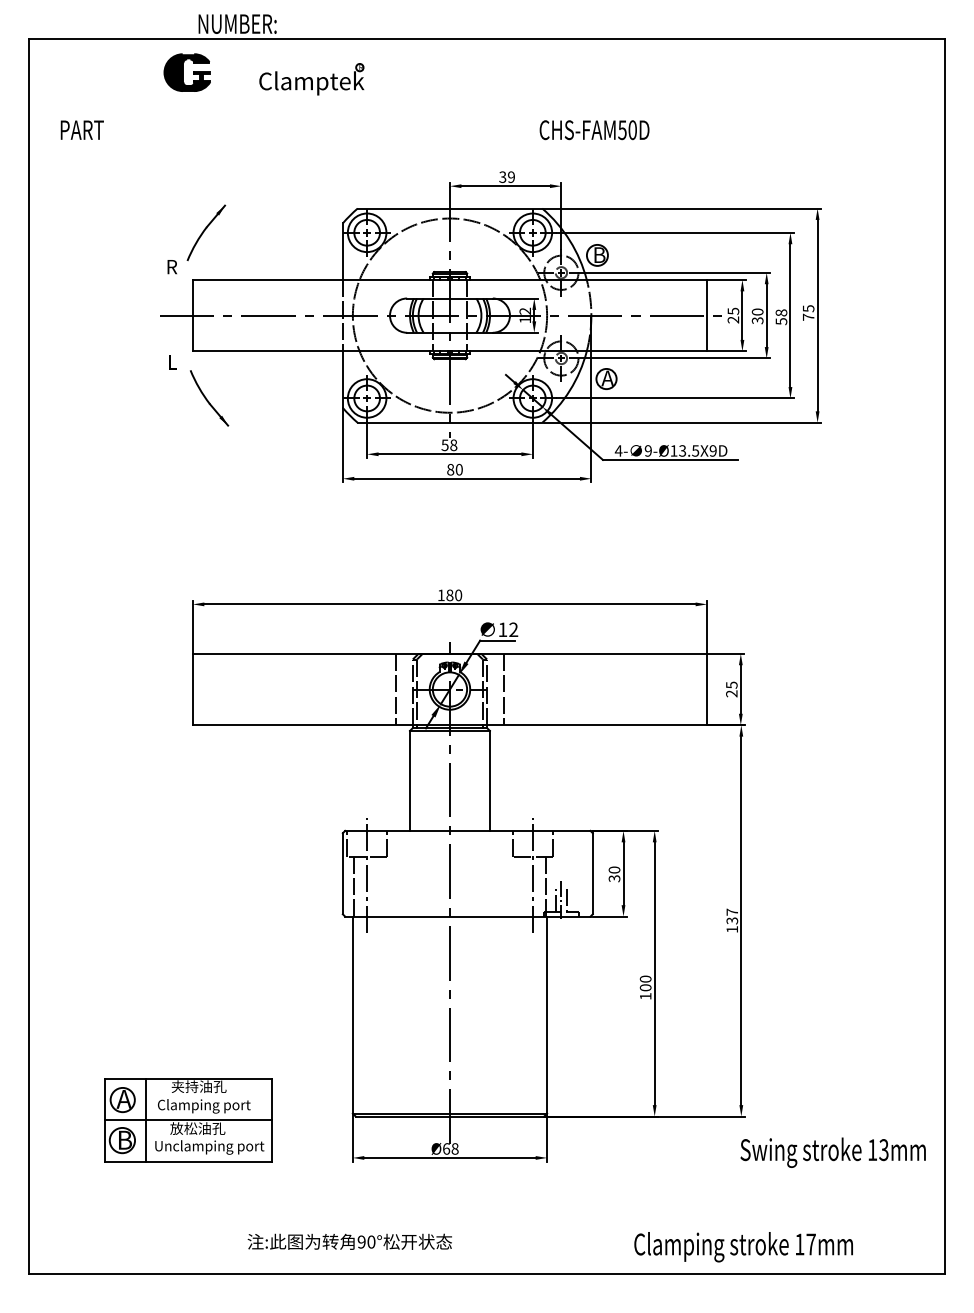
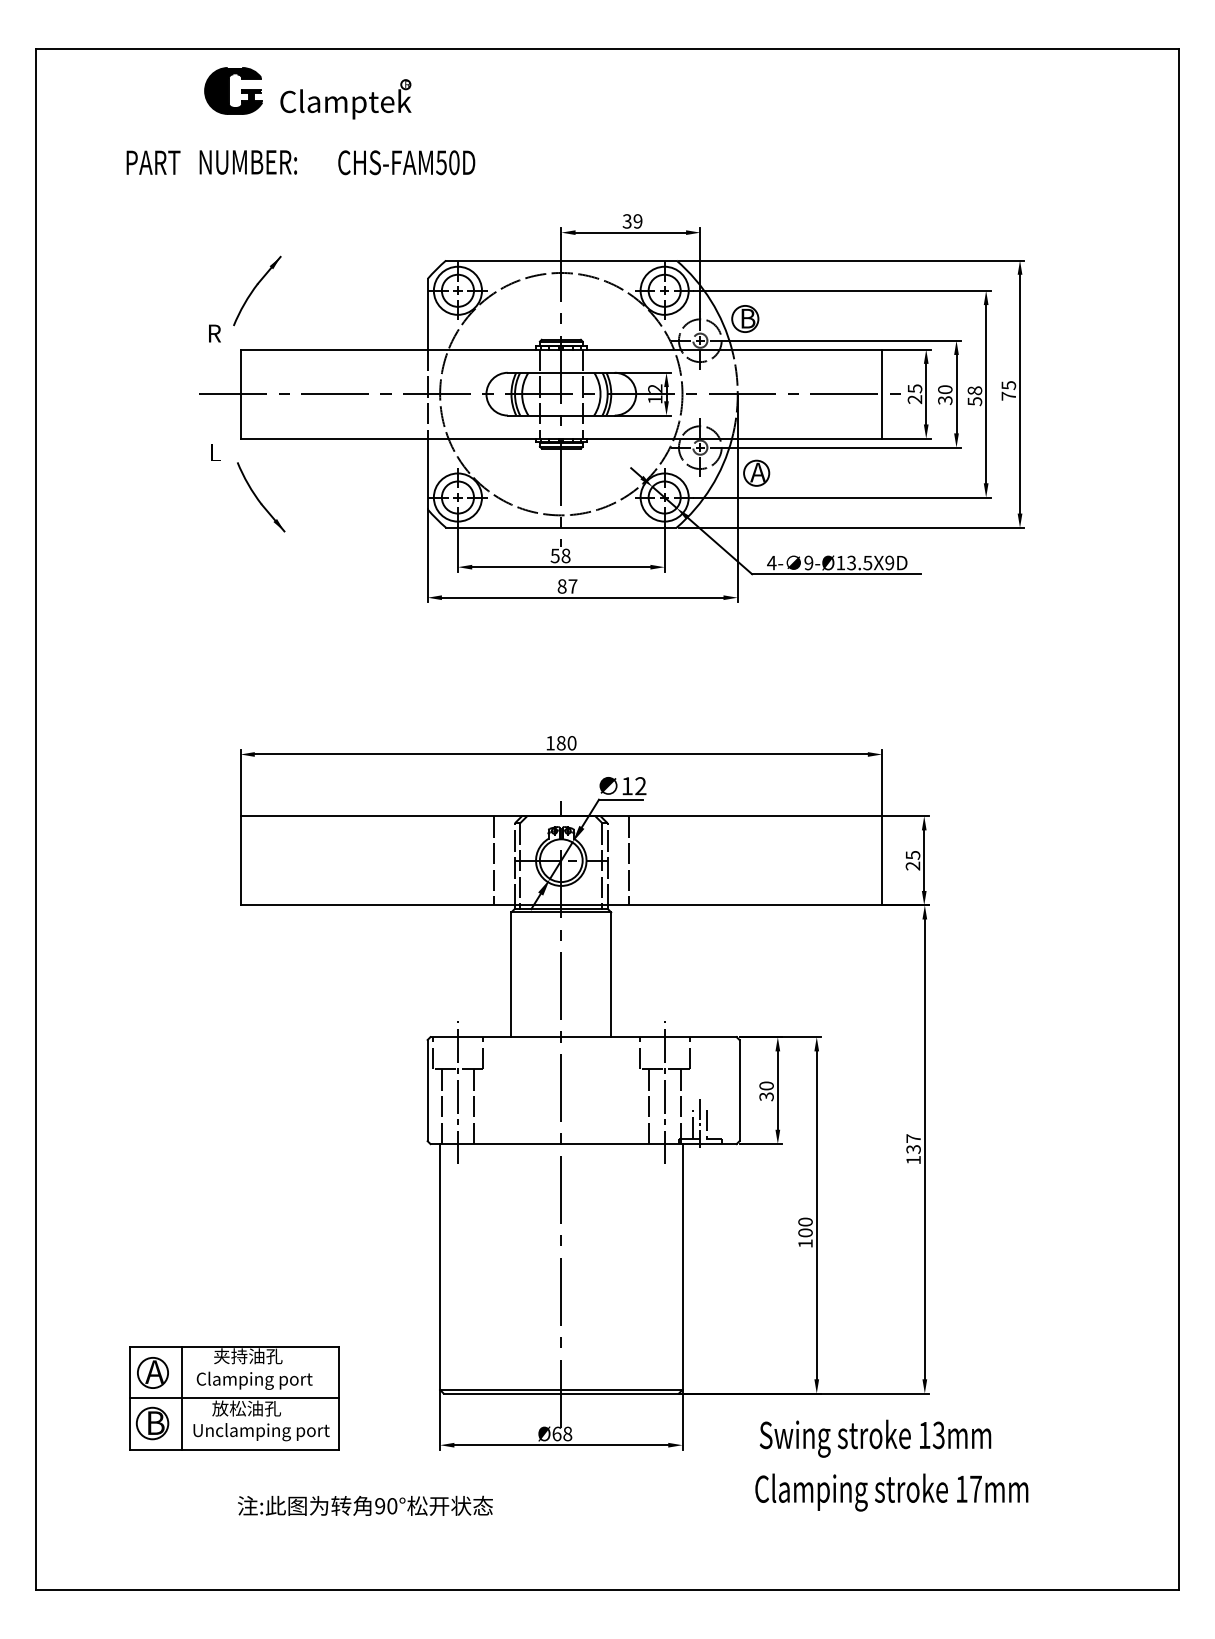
text: (237, 24) -> (248, 162), moved
part: (311, 79) -> (345, 99), moved
text: (82, 129) -> (153, 162), moved
text: (594, 129) -> (406, 162), moved
text: (458, 469) -> (572, 586), 80 -> 87
line: (379, 886) -> (473, 1106), added
line: (519, 886) -> (648, 1106), added
text: (833, 1152) -> (875, 1438), moved
text: (349, 1241) -> (365, 1505), moved
text: (743, 1247) -> (891, 1492), moved

